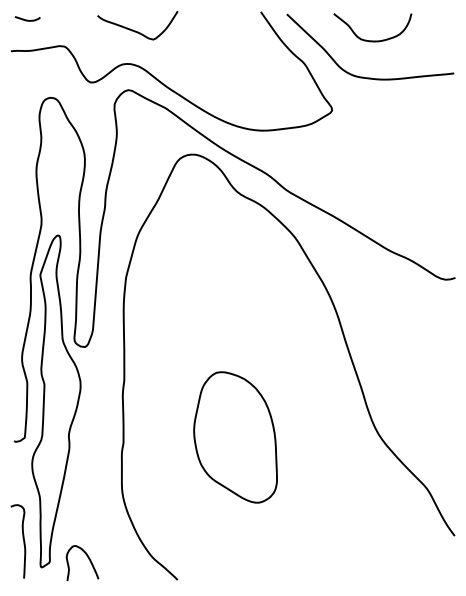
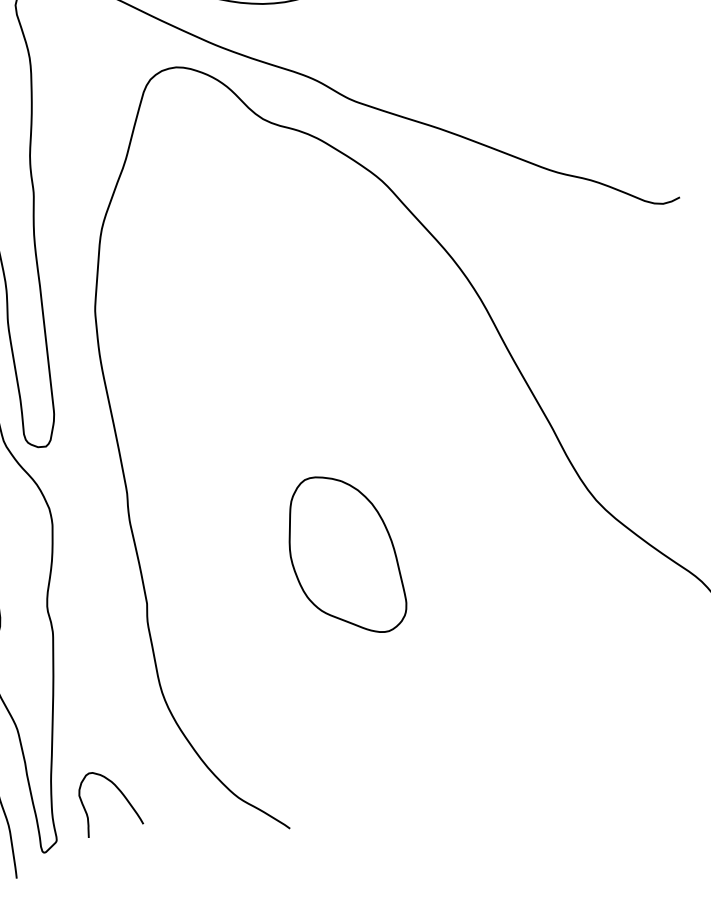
part: (235, 437) -> (344, 555), size x0.7
curve: (88, 559) -> (118, 792), moved

